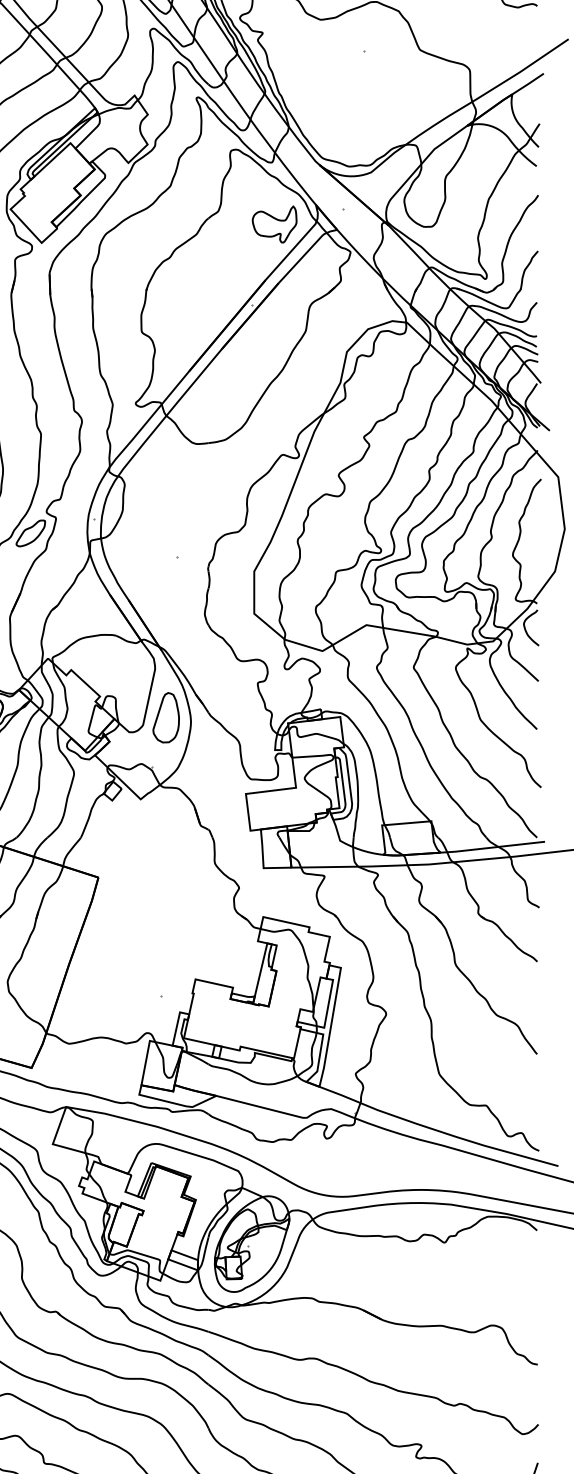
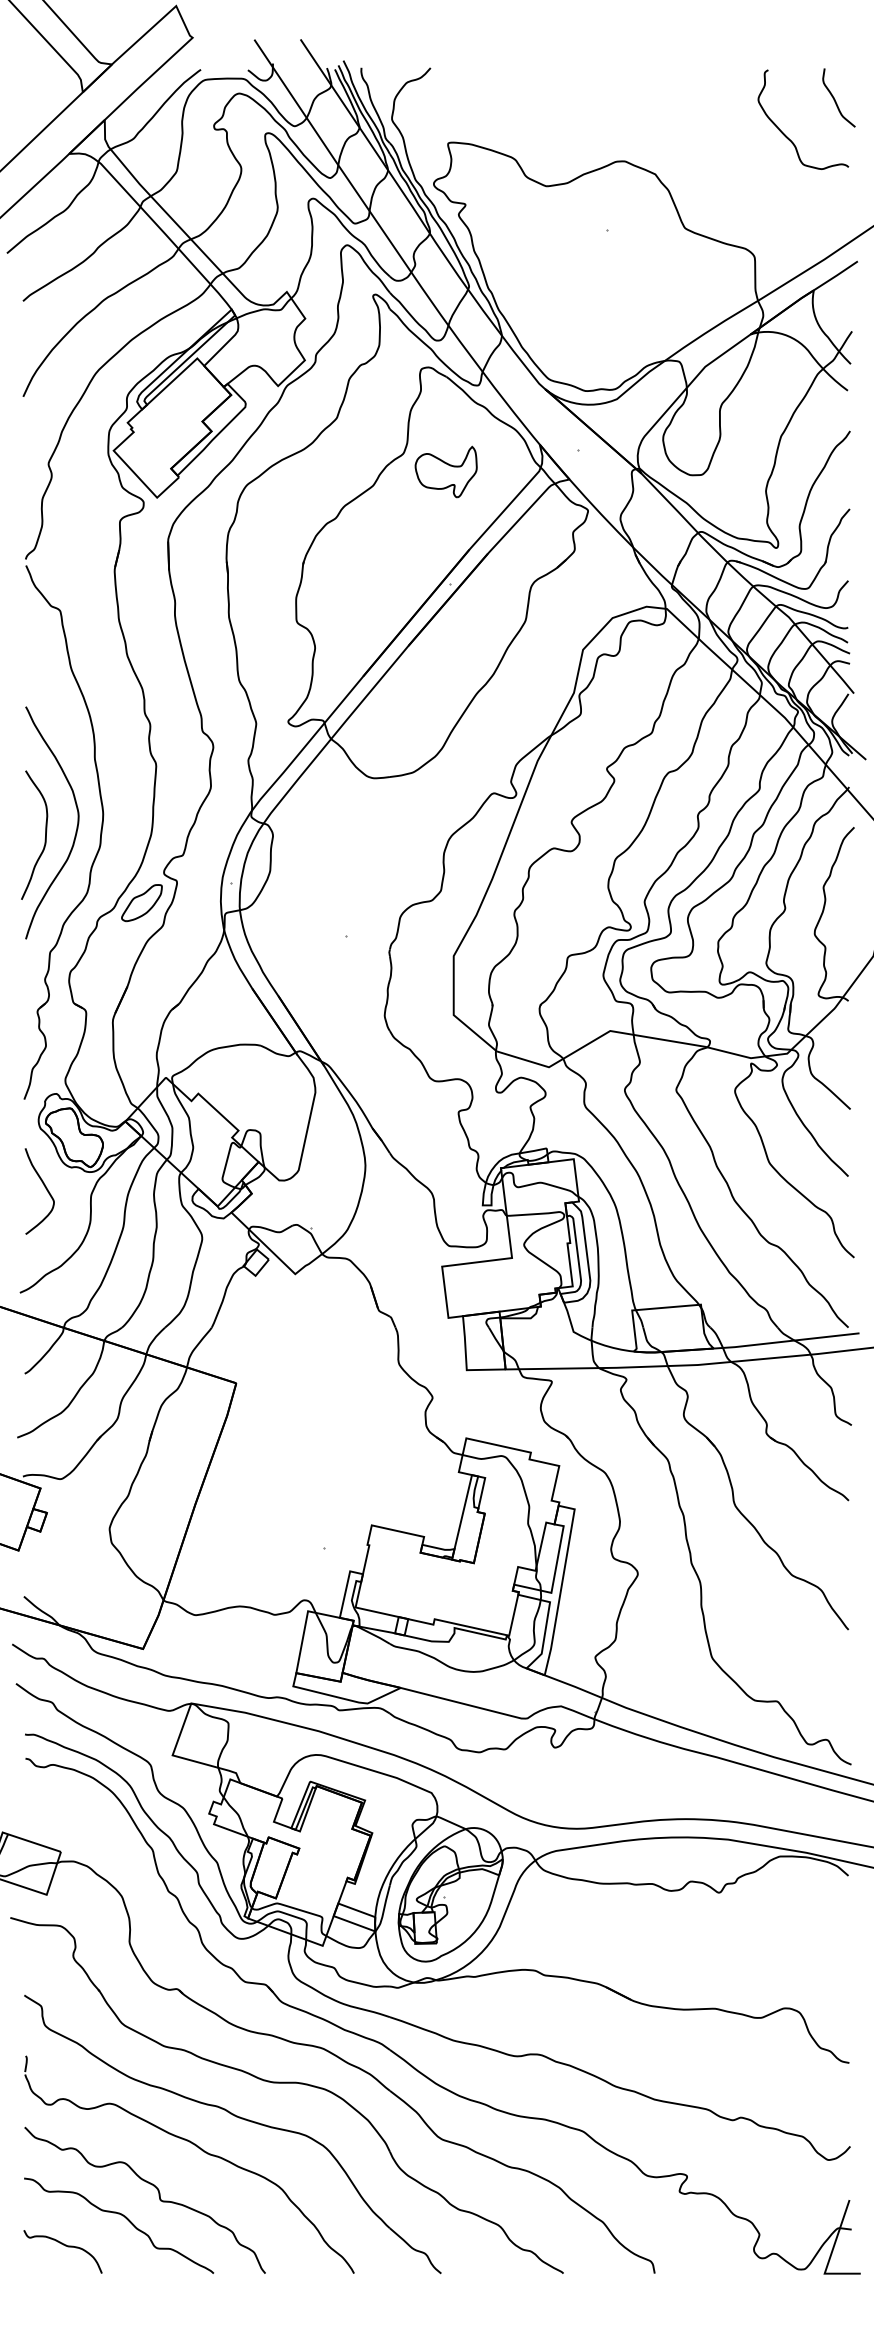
part: (274, 224) -> (445, 471), moved
curve: (525, 628) -> (832, 1035), removed
part: (165, 717) -> (330, 1159), removed

